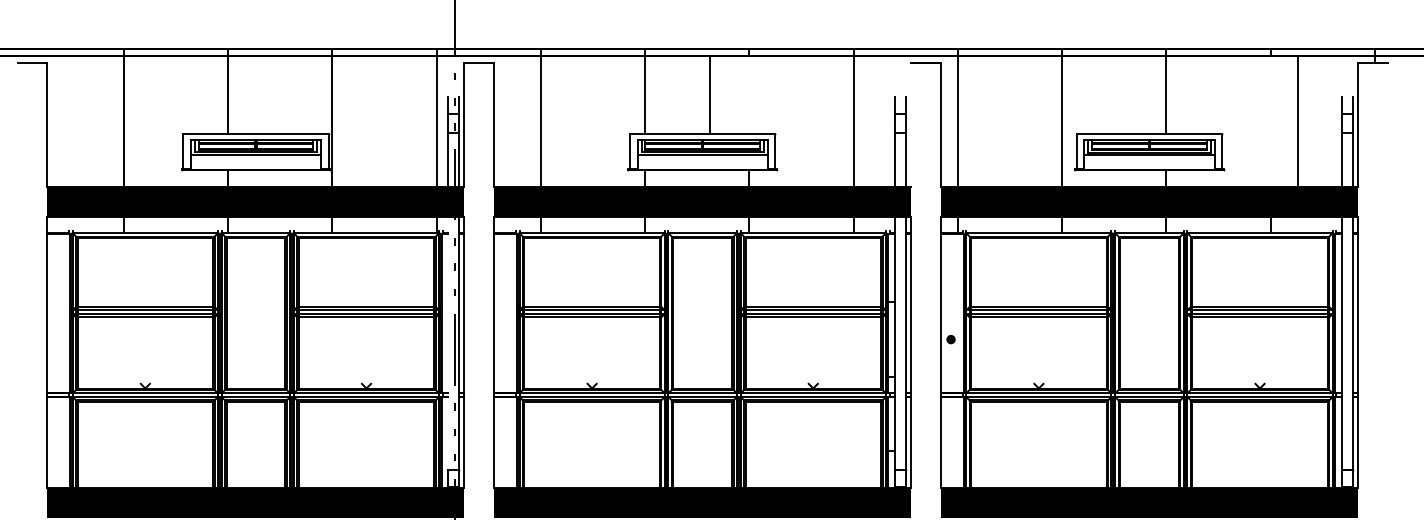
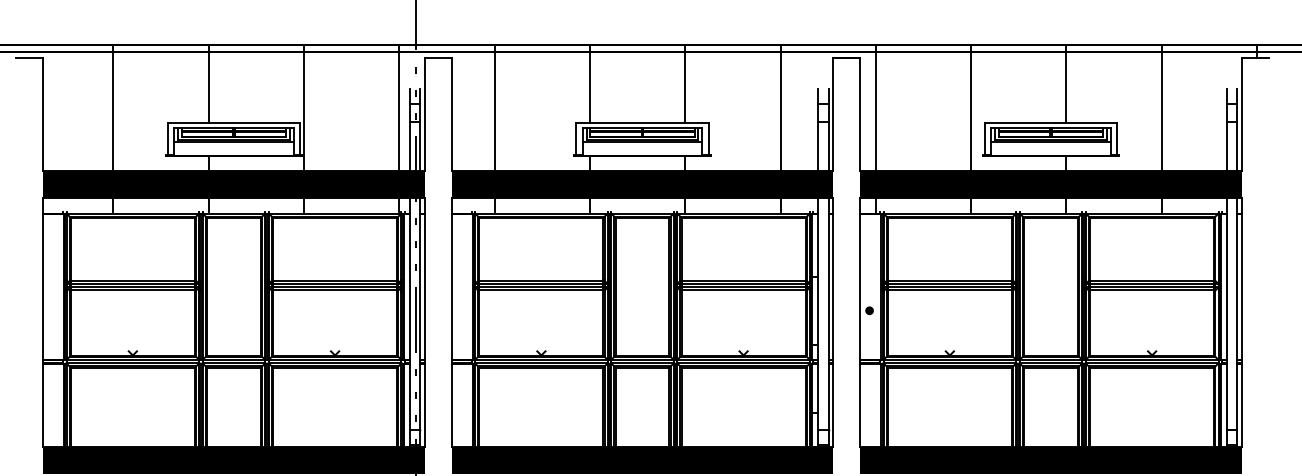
line: (710, 95) -> (685, 87), moved
line: (1297, 121) -> (1161, 111), moved
line: (911, 124) -> (833, 114), added
line: (448, 343) -> (410, 314), added

